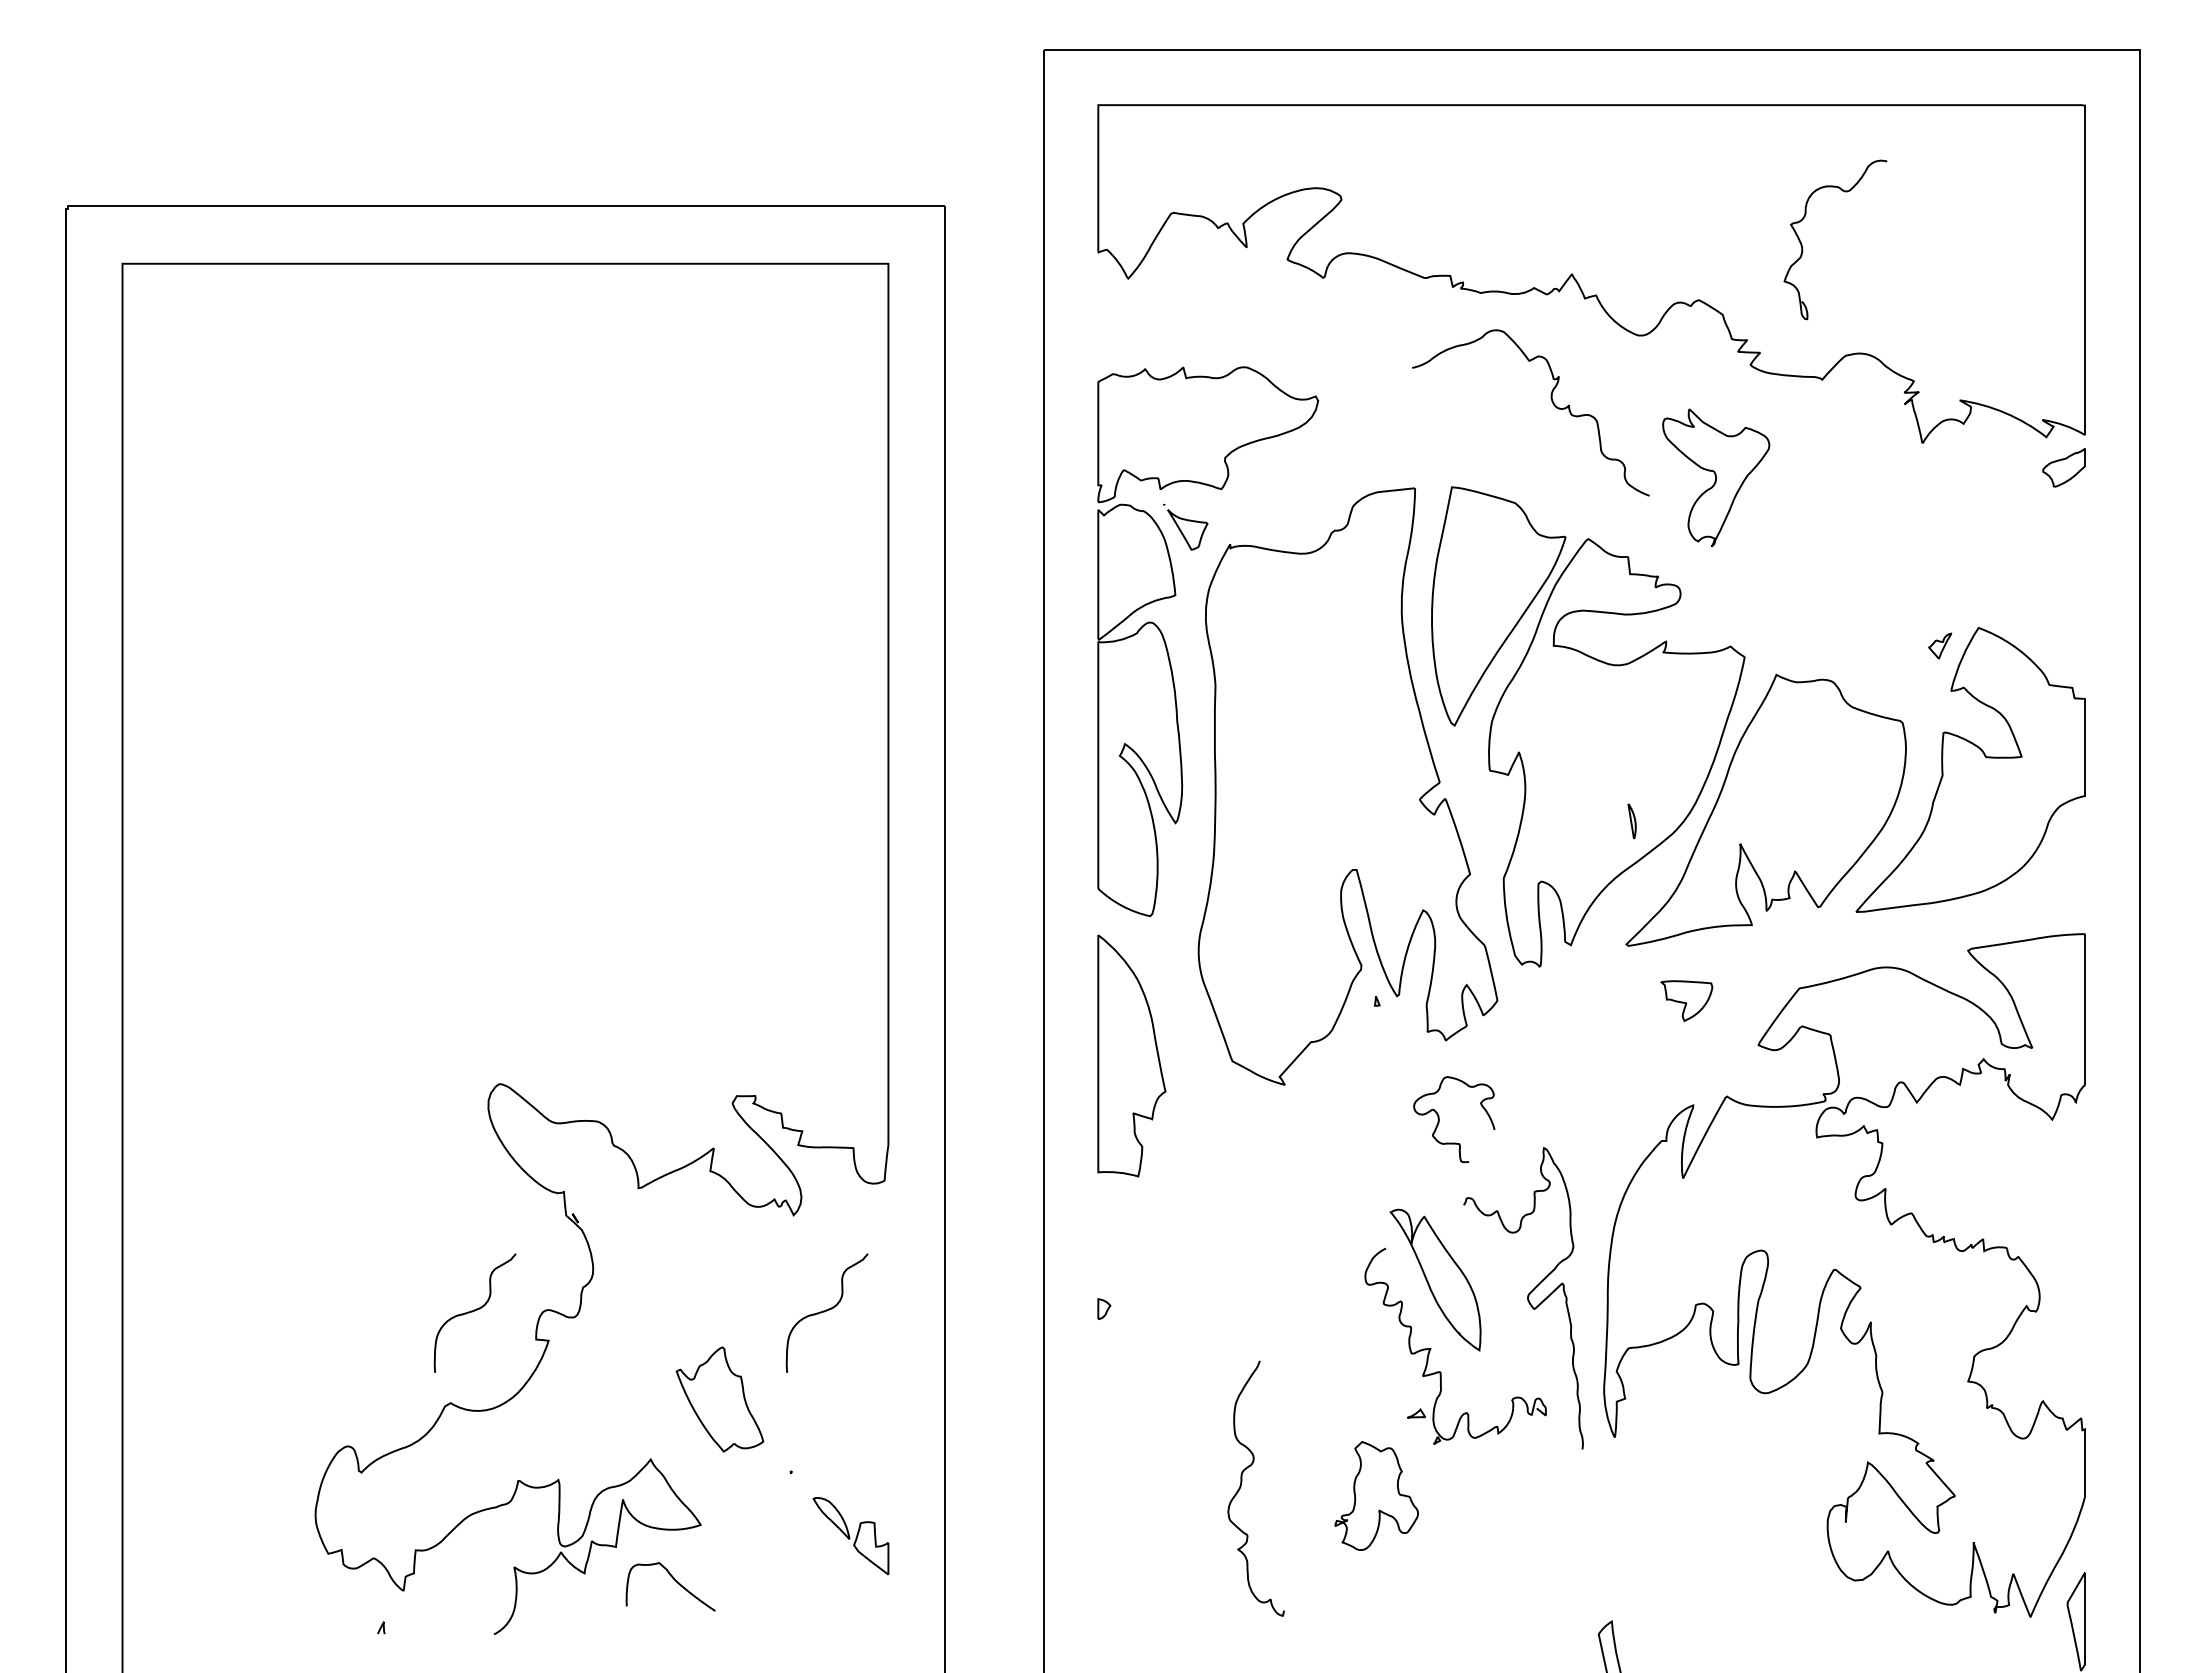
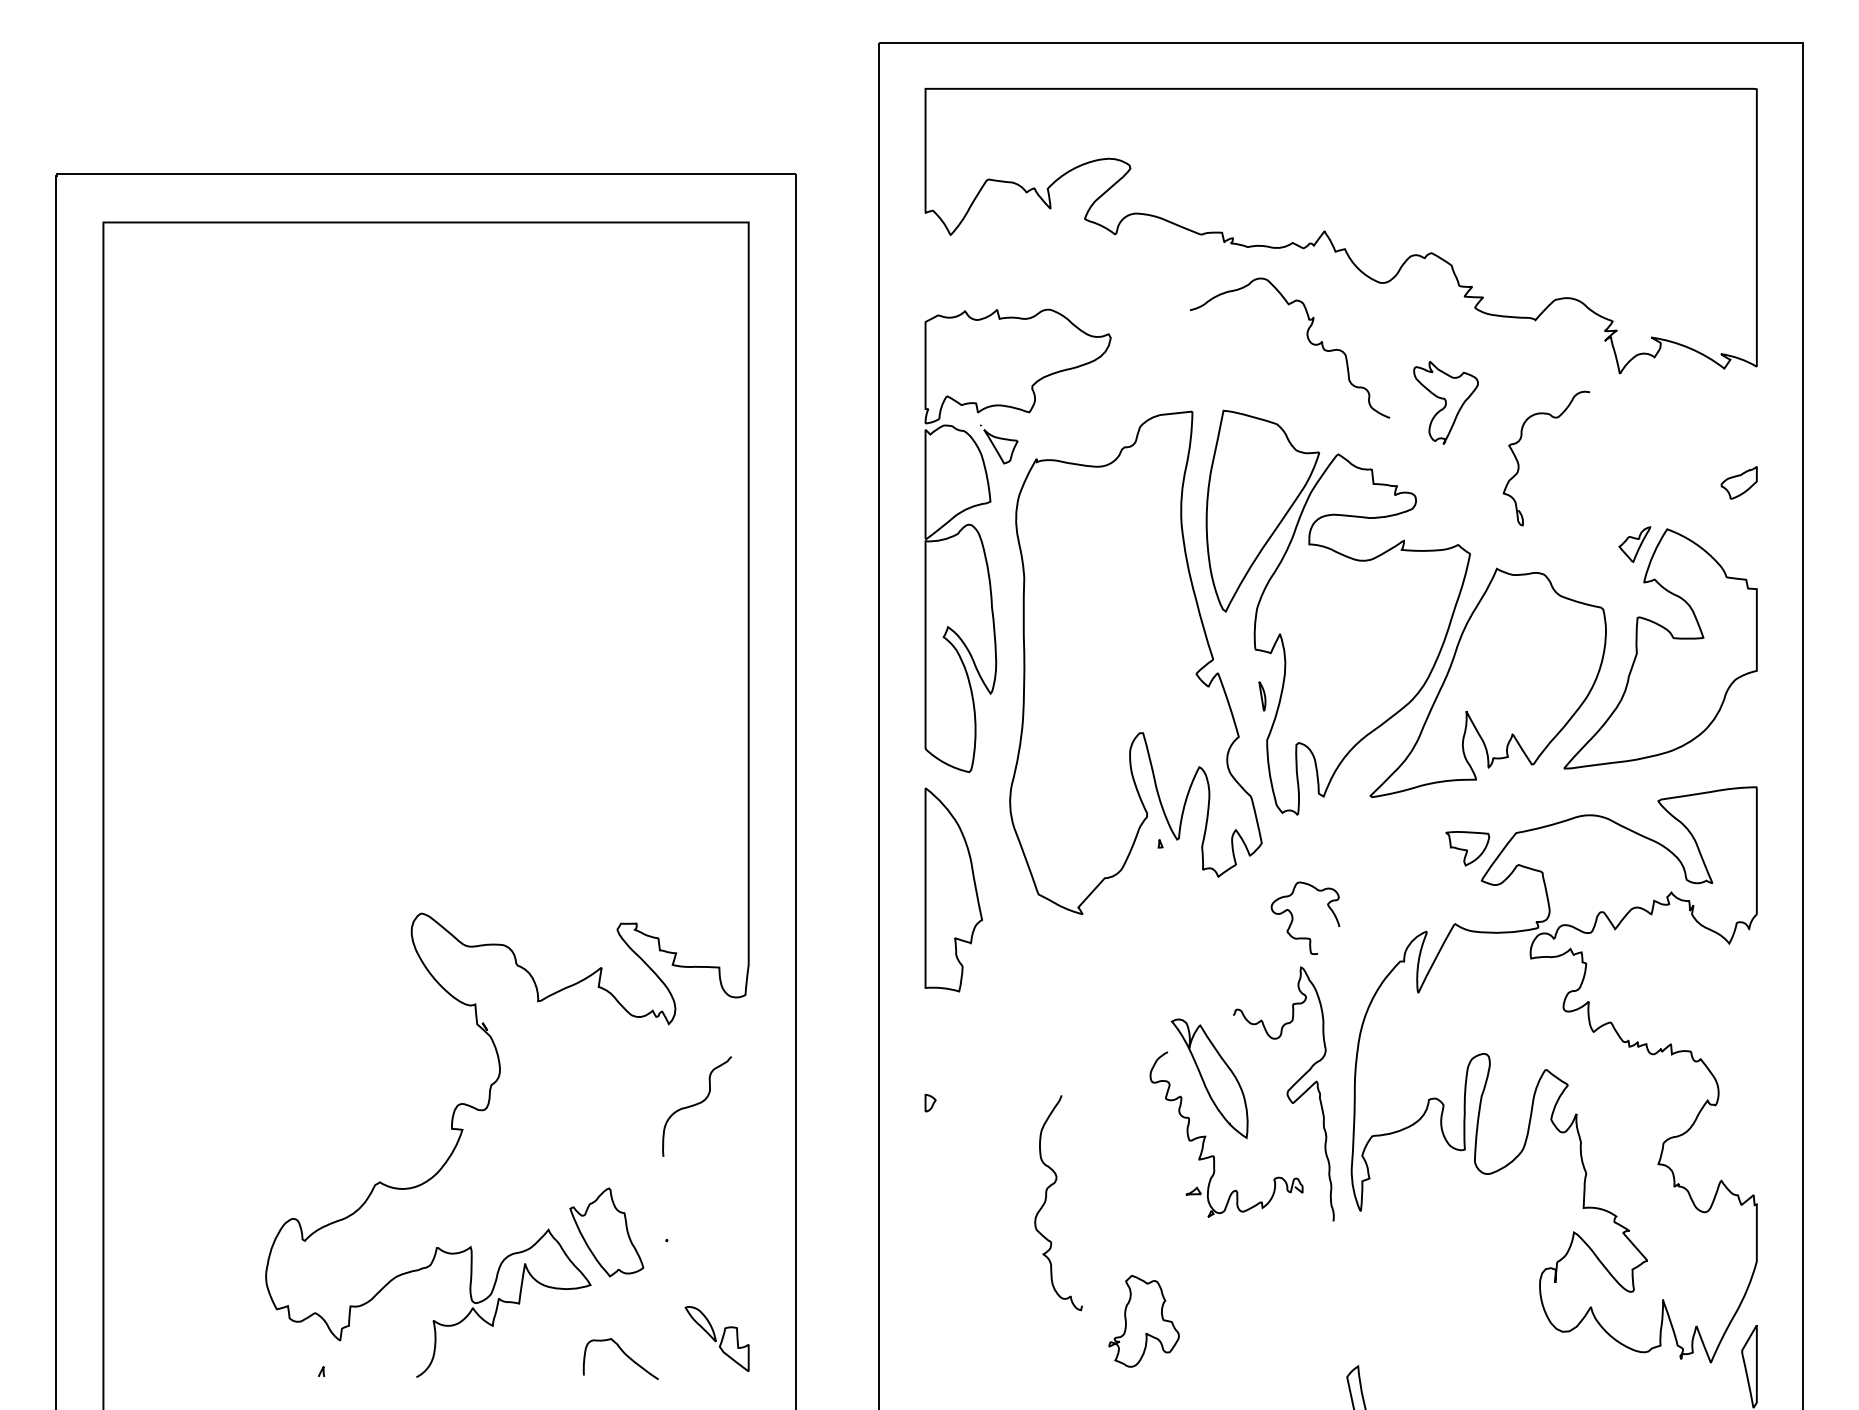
curve: (1803, 248) -> (1519, 465), moved
part: (2063, 467) -> (1738, 482), moved
part: (1715, 477) -> (1445, 402), size x0.71
part: (1939, 645) -> (1634, 544), size x1.67
part: (1631, 821) -> (1261, 696), moved
part: (1686, 1001) -> (1467, 849), moved
curve: (1439, 1119) -> (1293, 918), moved
curve: (474, 1311) -> (399, 1105), removed
part: (719, 1399) -> (606, 1232), moved
curve: (1241, 1487) -> (1046, 1202), moved
part: (1376, 1495) -> (1143, 1320), moved
part: (850, 1536) -> (716, 1339), moved
curve: (675, 1581) -> (624, 1354), moved

